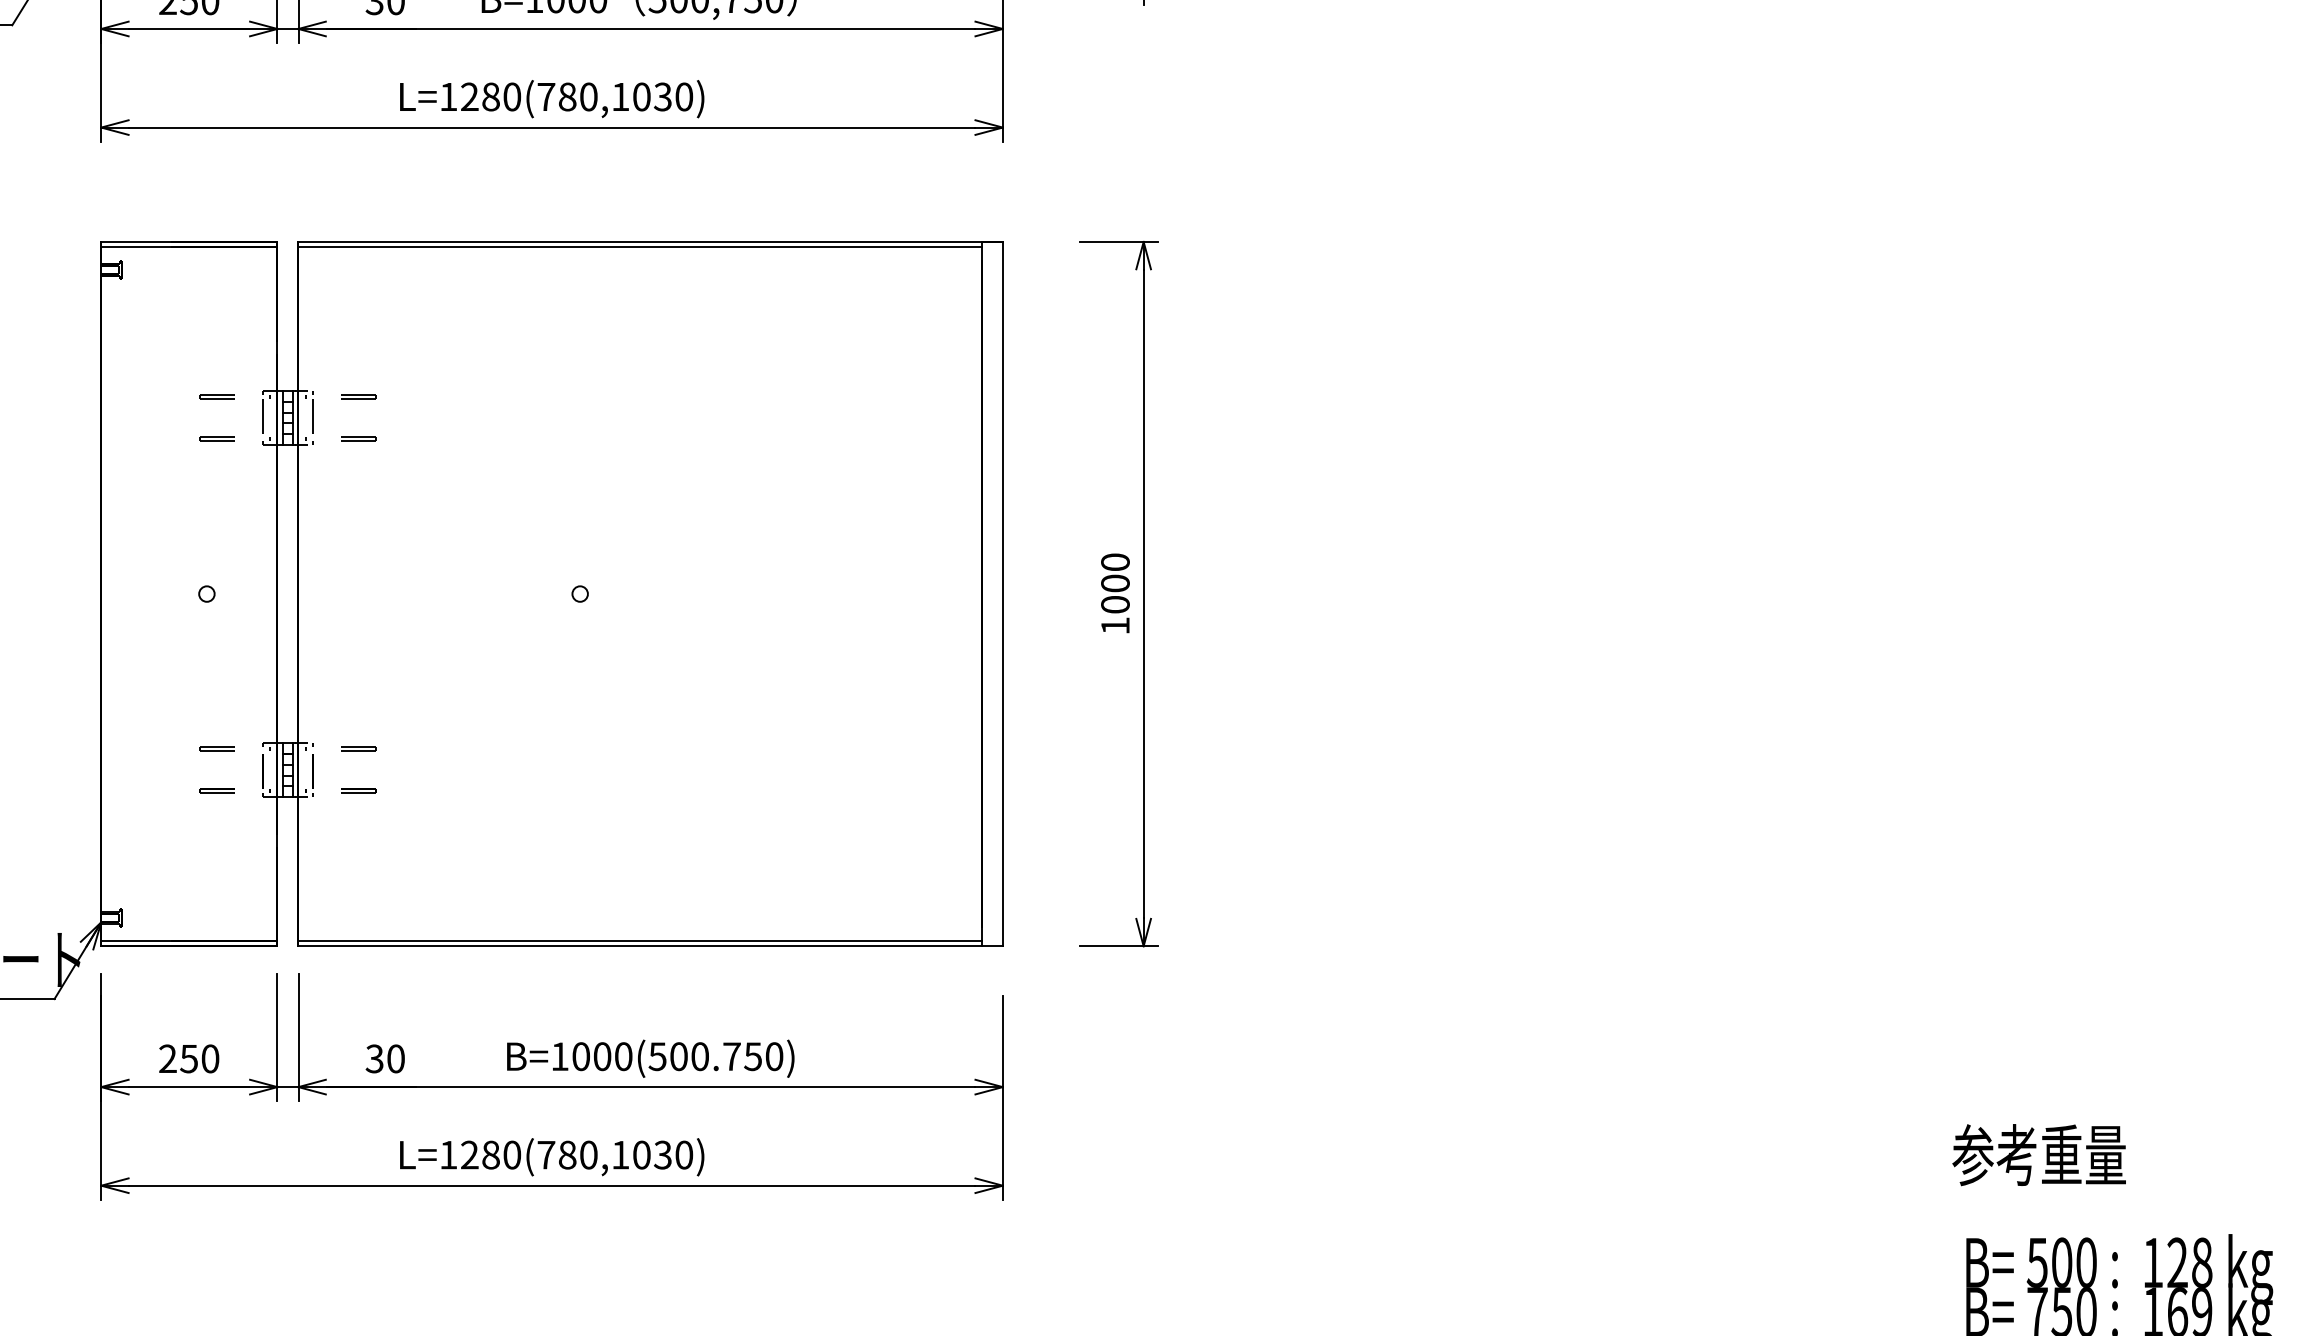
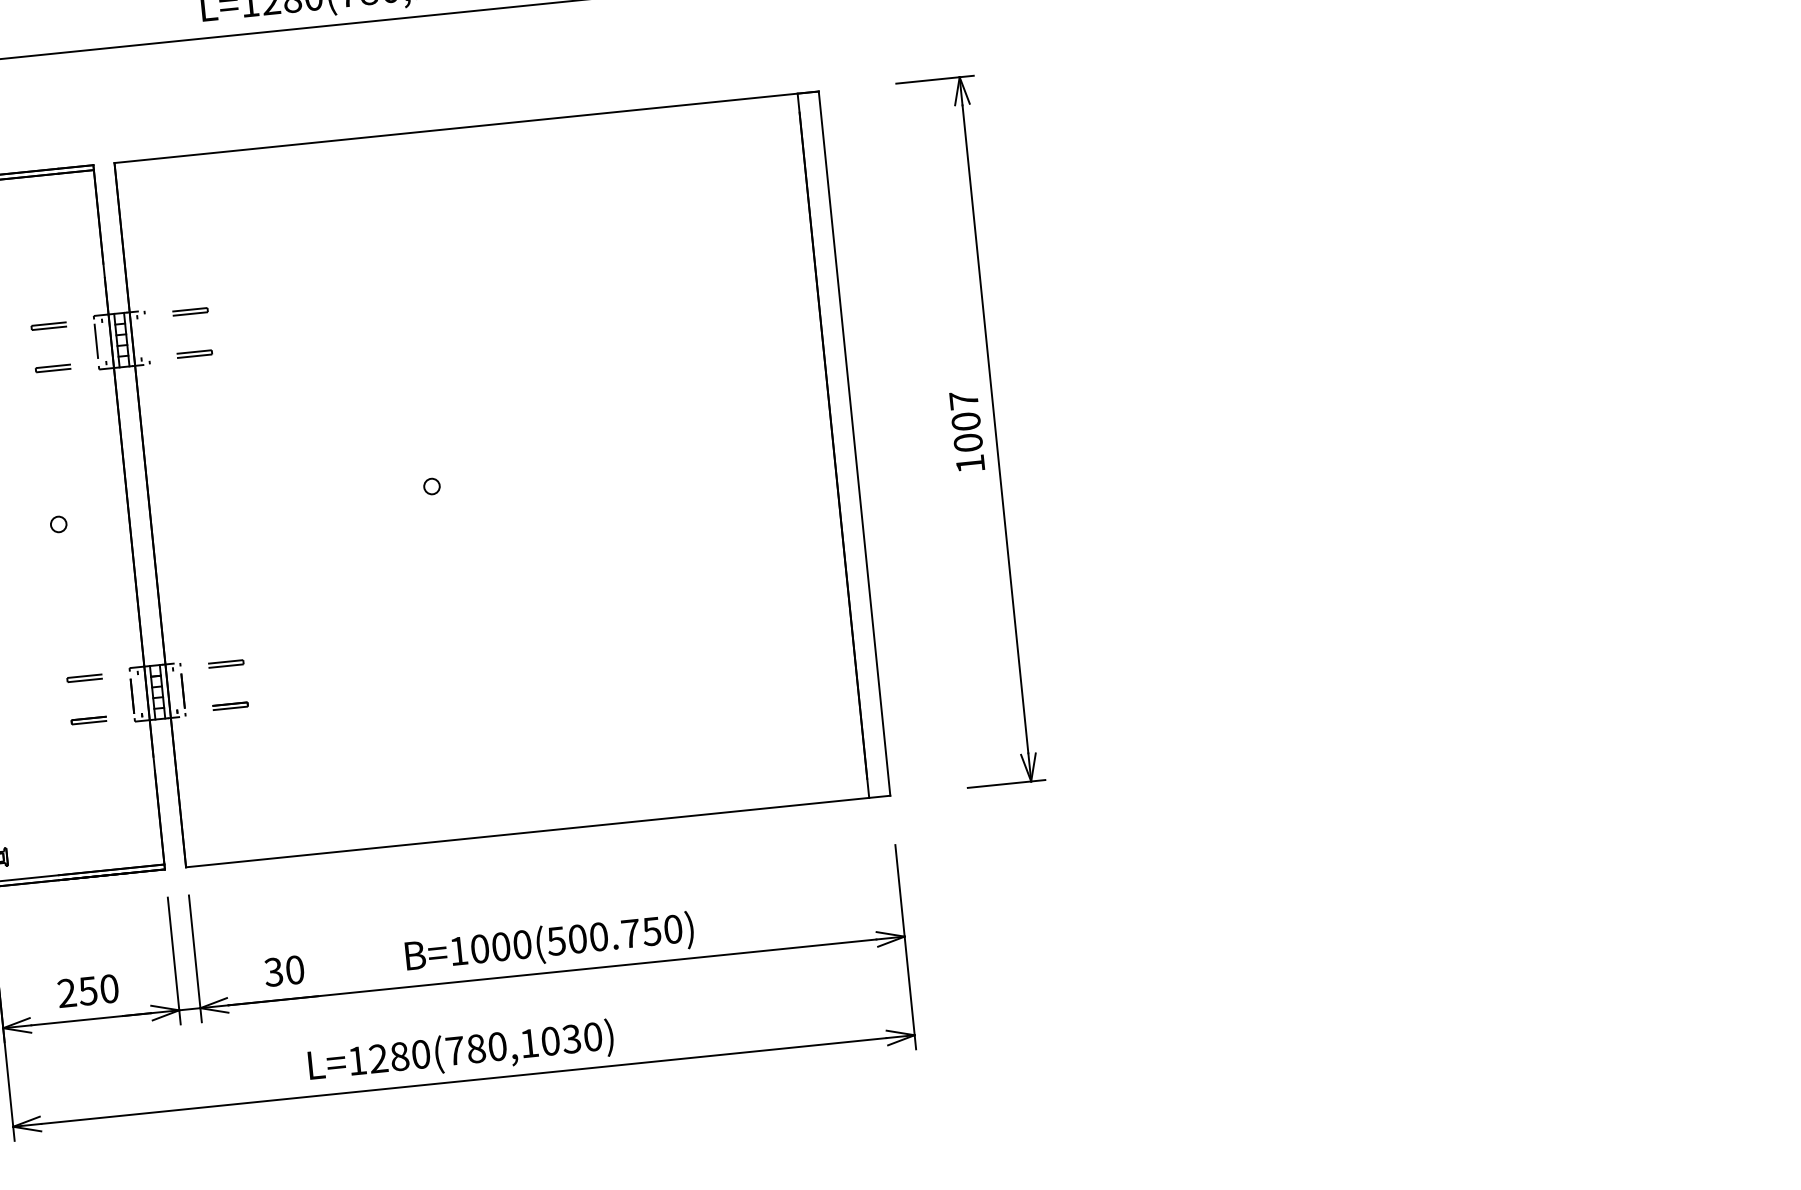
line: (639, 246) -> (456, 132), removed
line: (313, 417) -> (147, 337), removed
text: (1115, 561) -> (963, 399), 1000 -> 1007
line: (639, 941) -> (526, 827), removed

